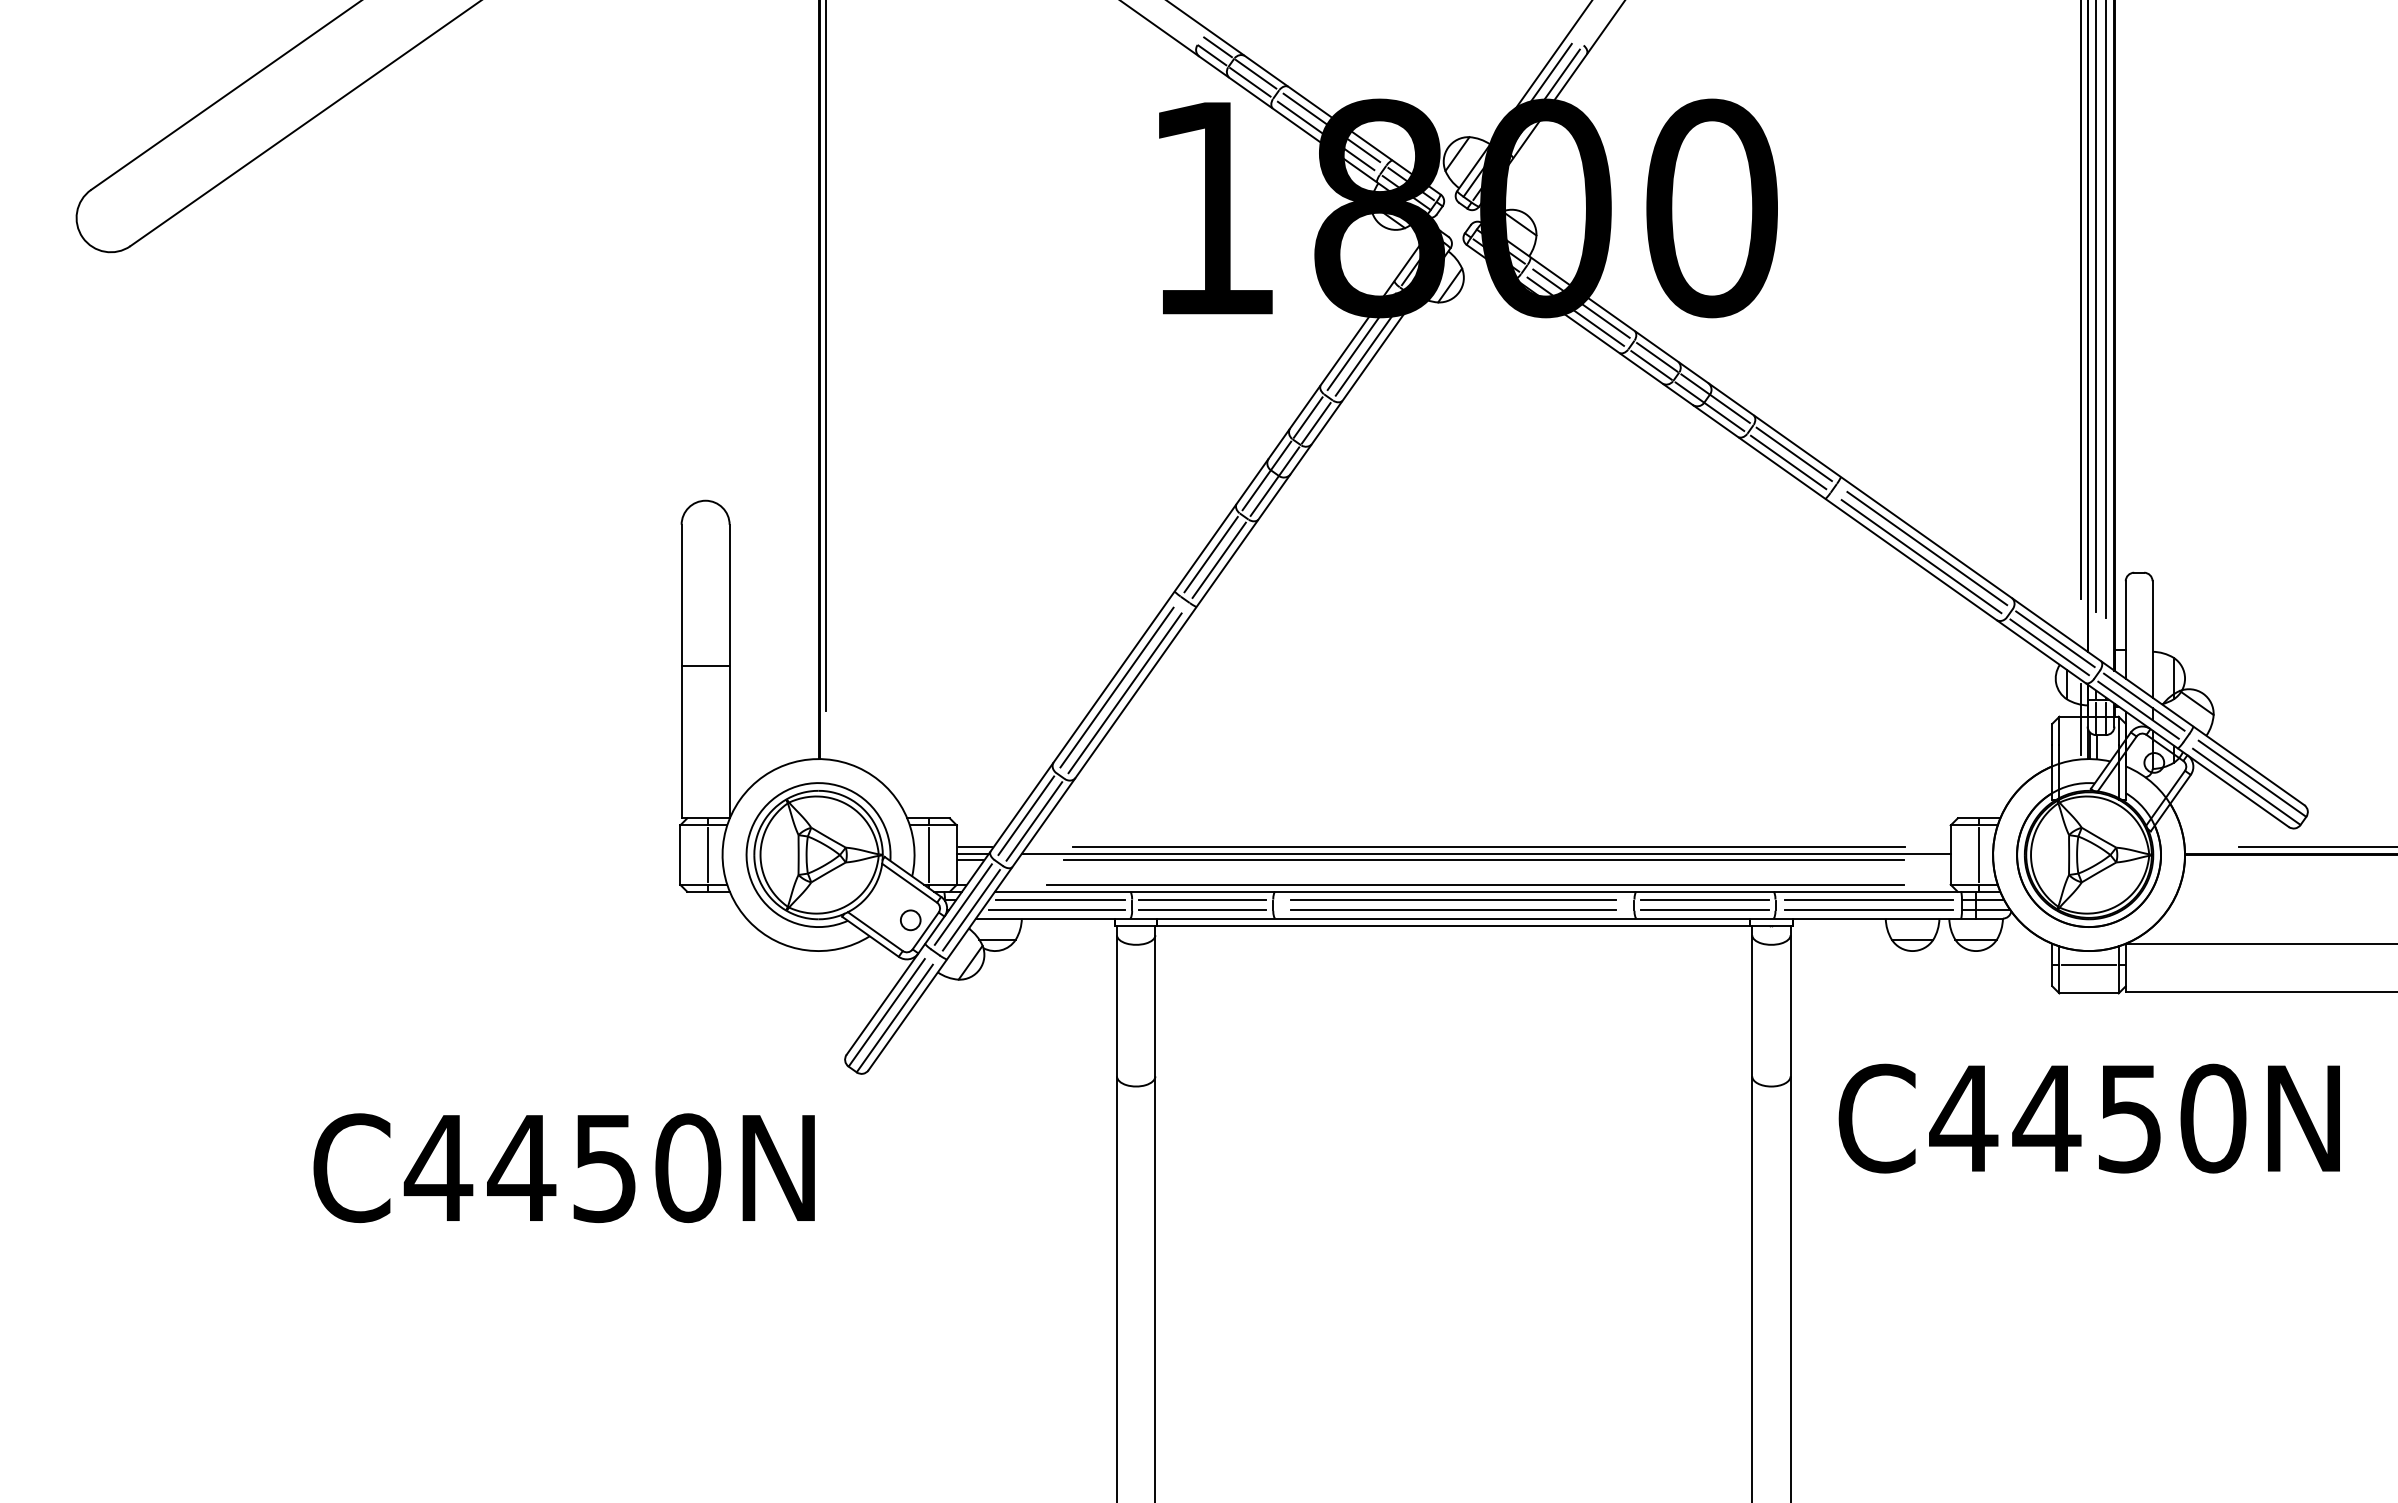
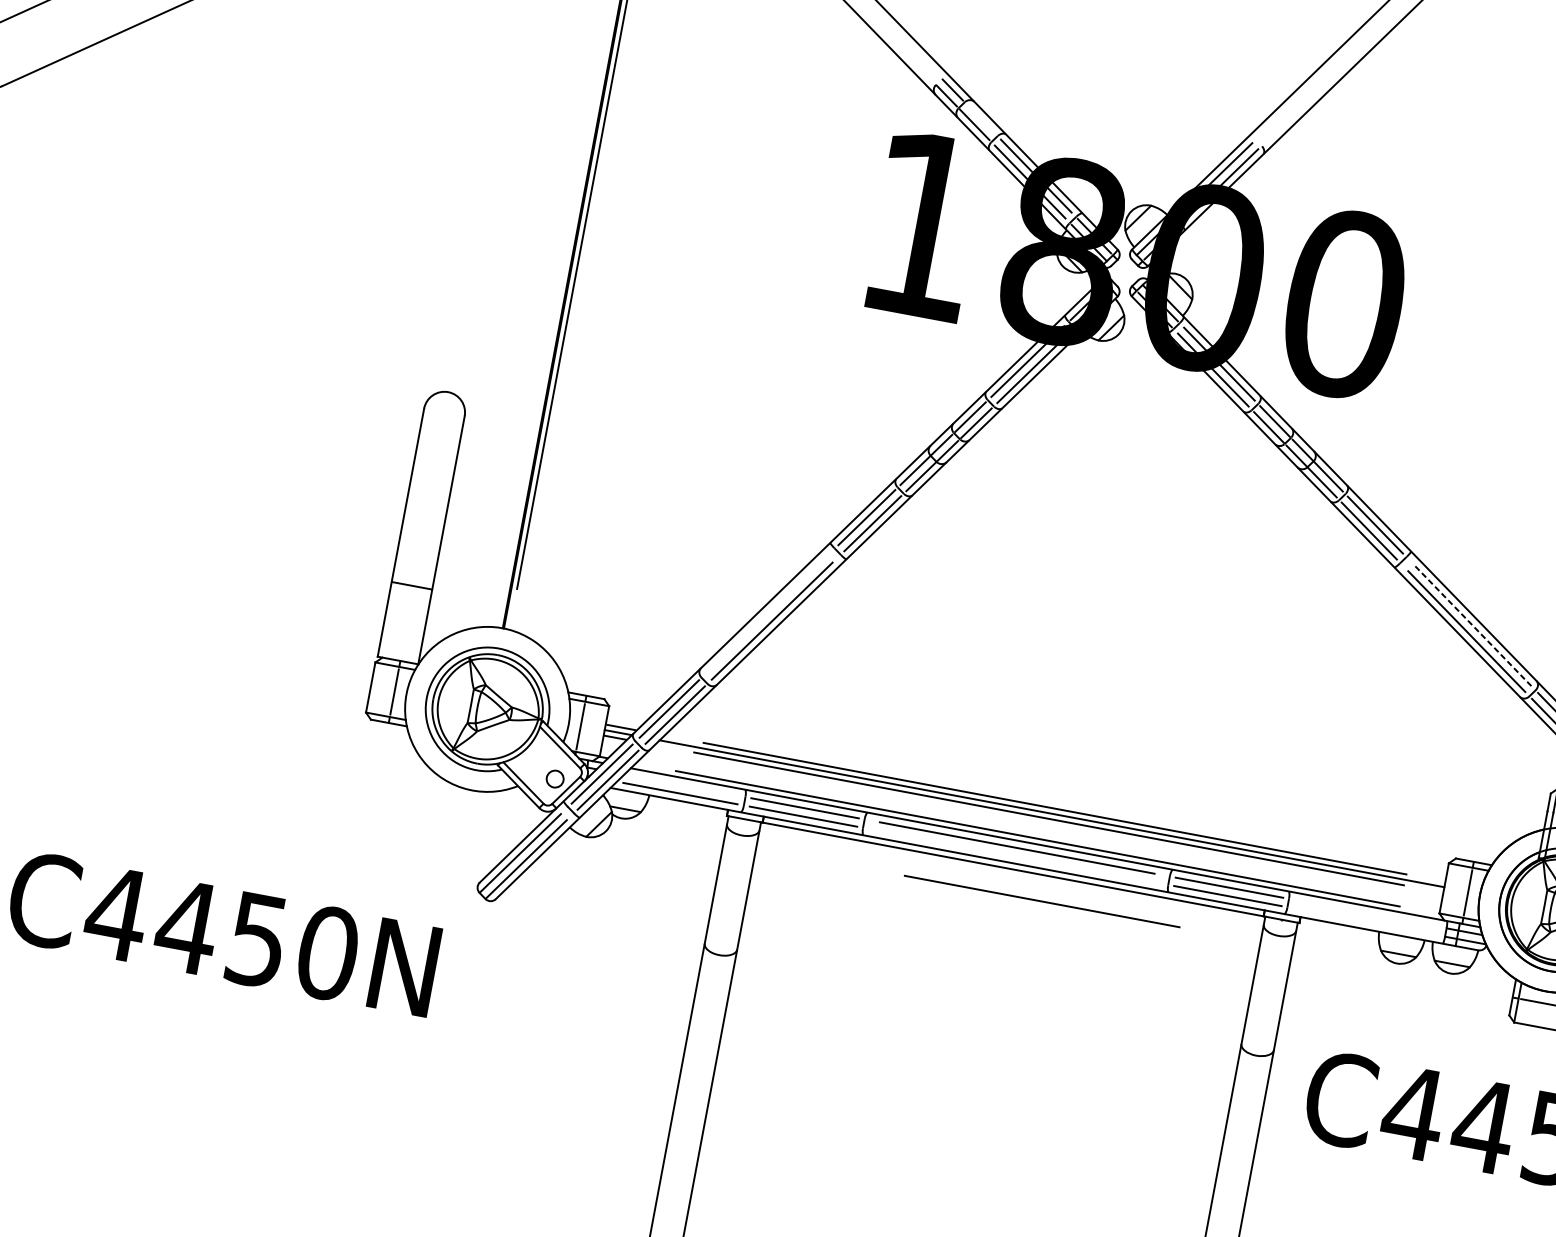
line: (1255, 73) -> (980, 118), removed
line: (1927, 548) -> (1473, 625), solid -> dashed
line: (705, 665) -> (411, 585), moved
line: (1116, 687) -> (765, 614), removed
line: (1060, 900) -> (684, 786), removed
line: (1868, 900) -> (1367, 913), removed
line: (1453, 909) -> (1042, 900), moved
line: (1868, 910) -> (1365, 922), removed

